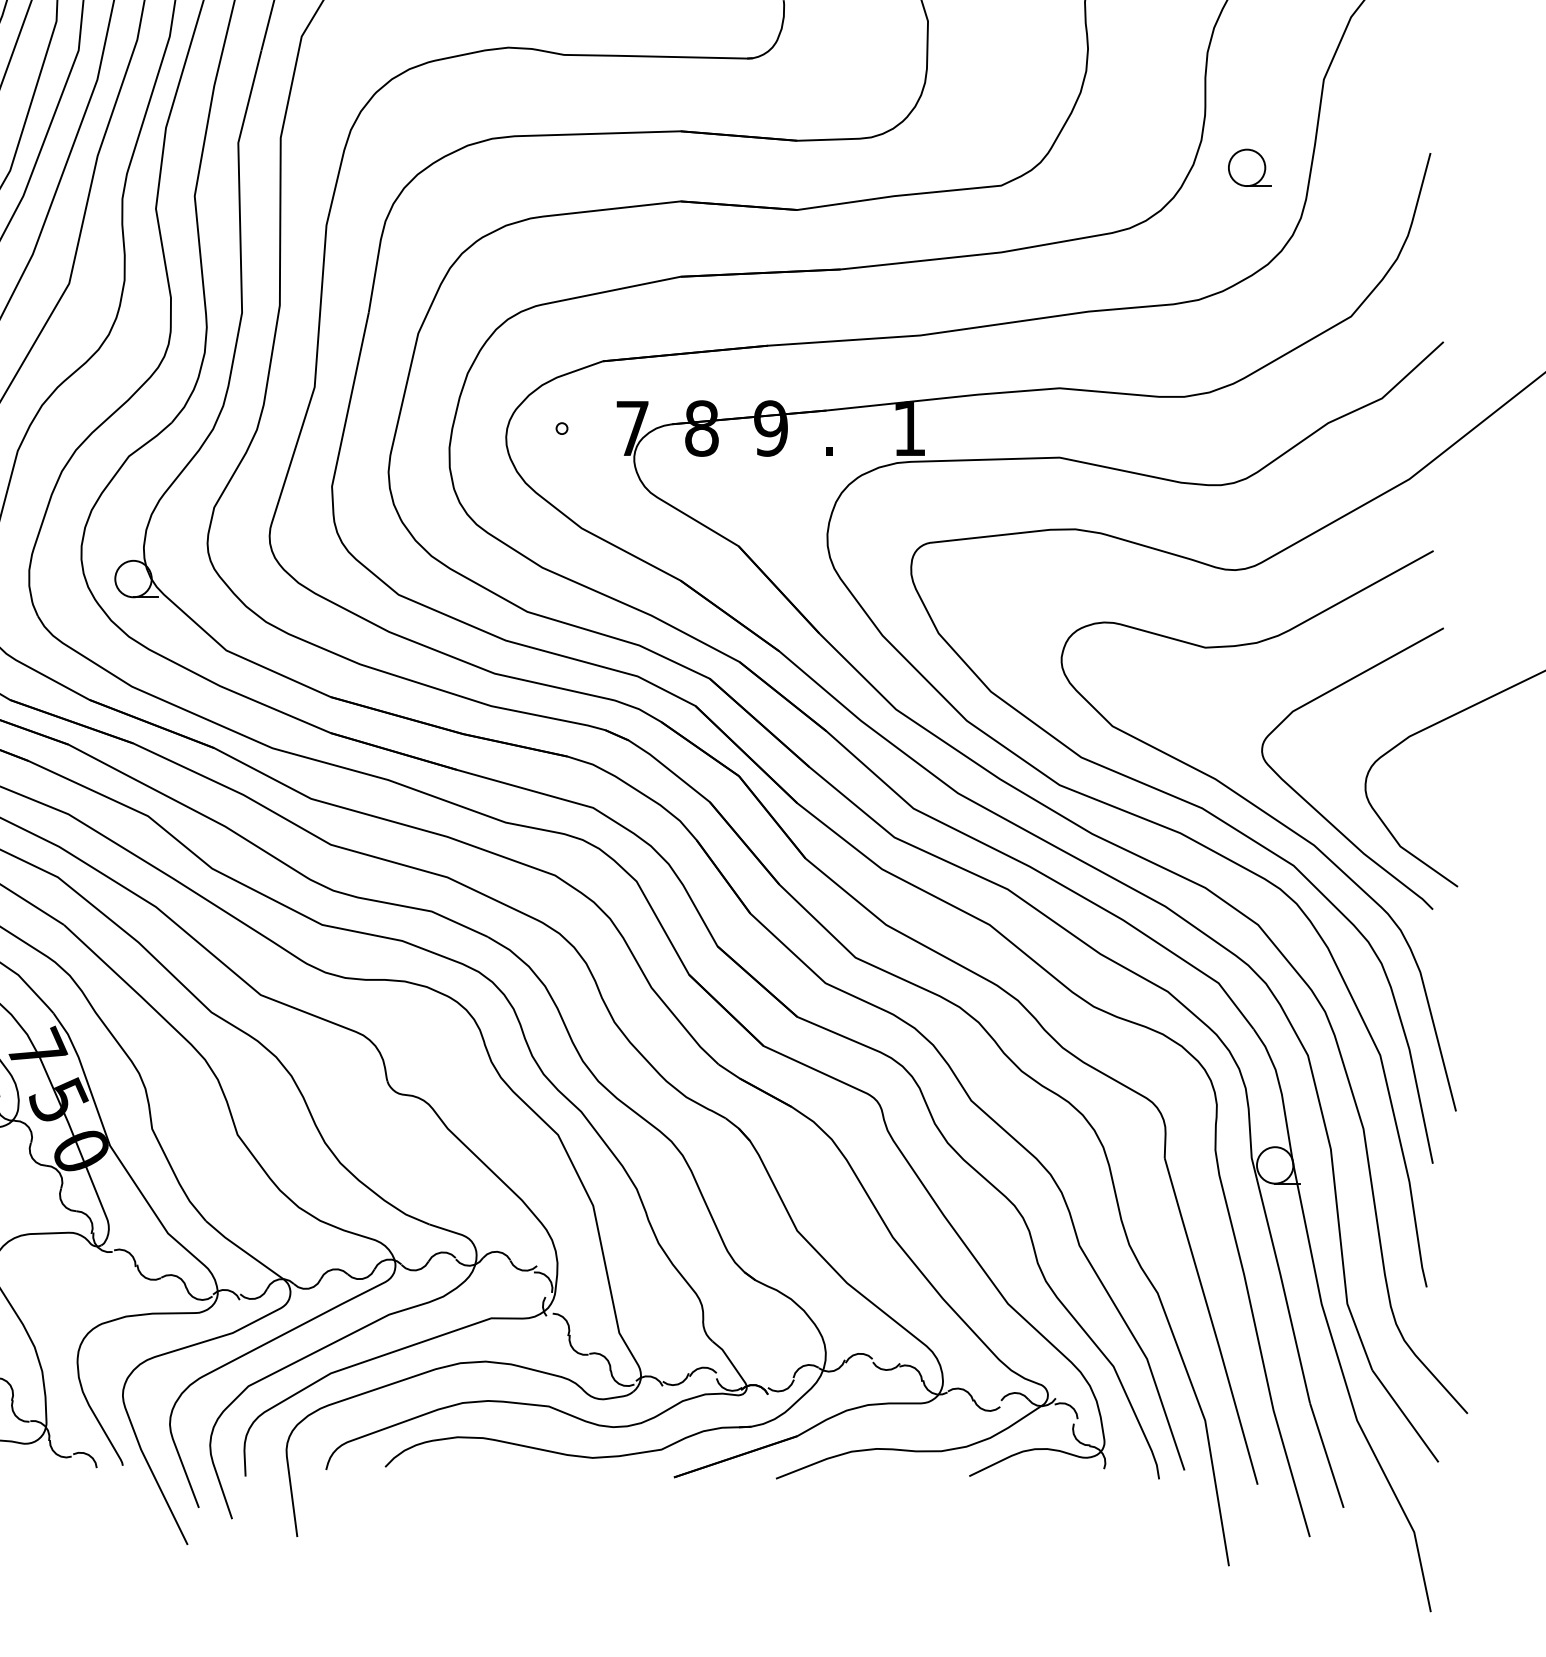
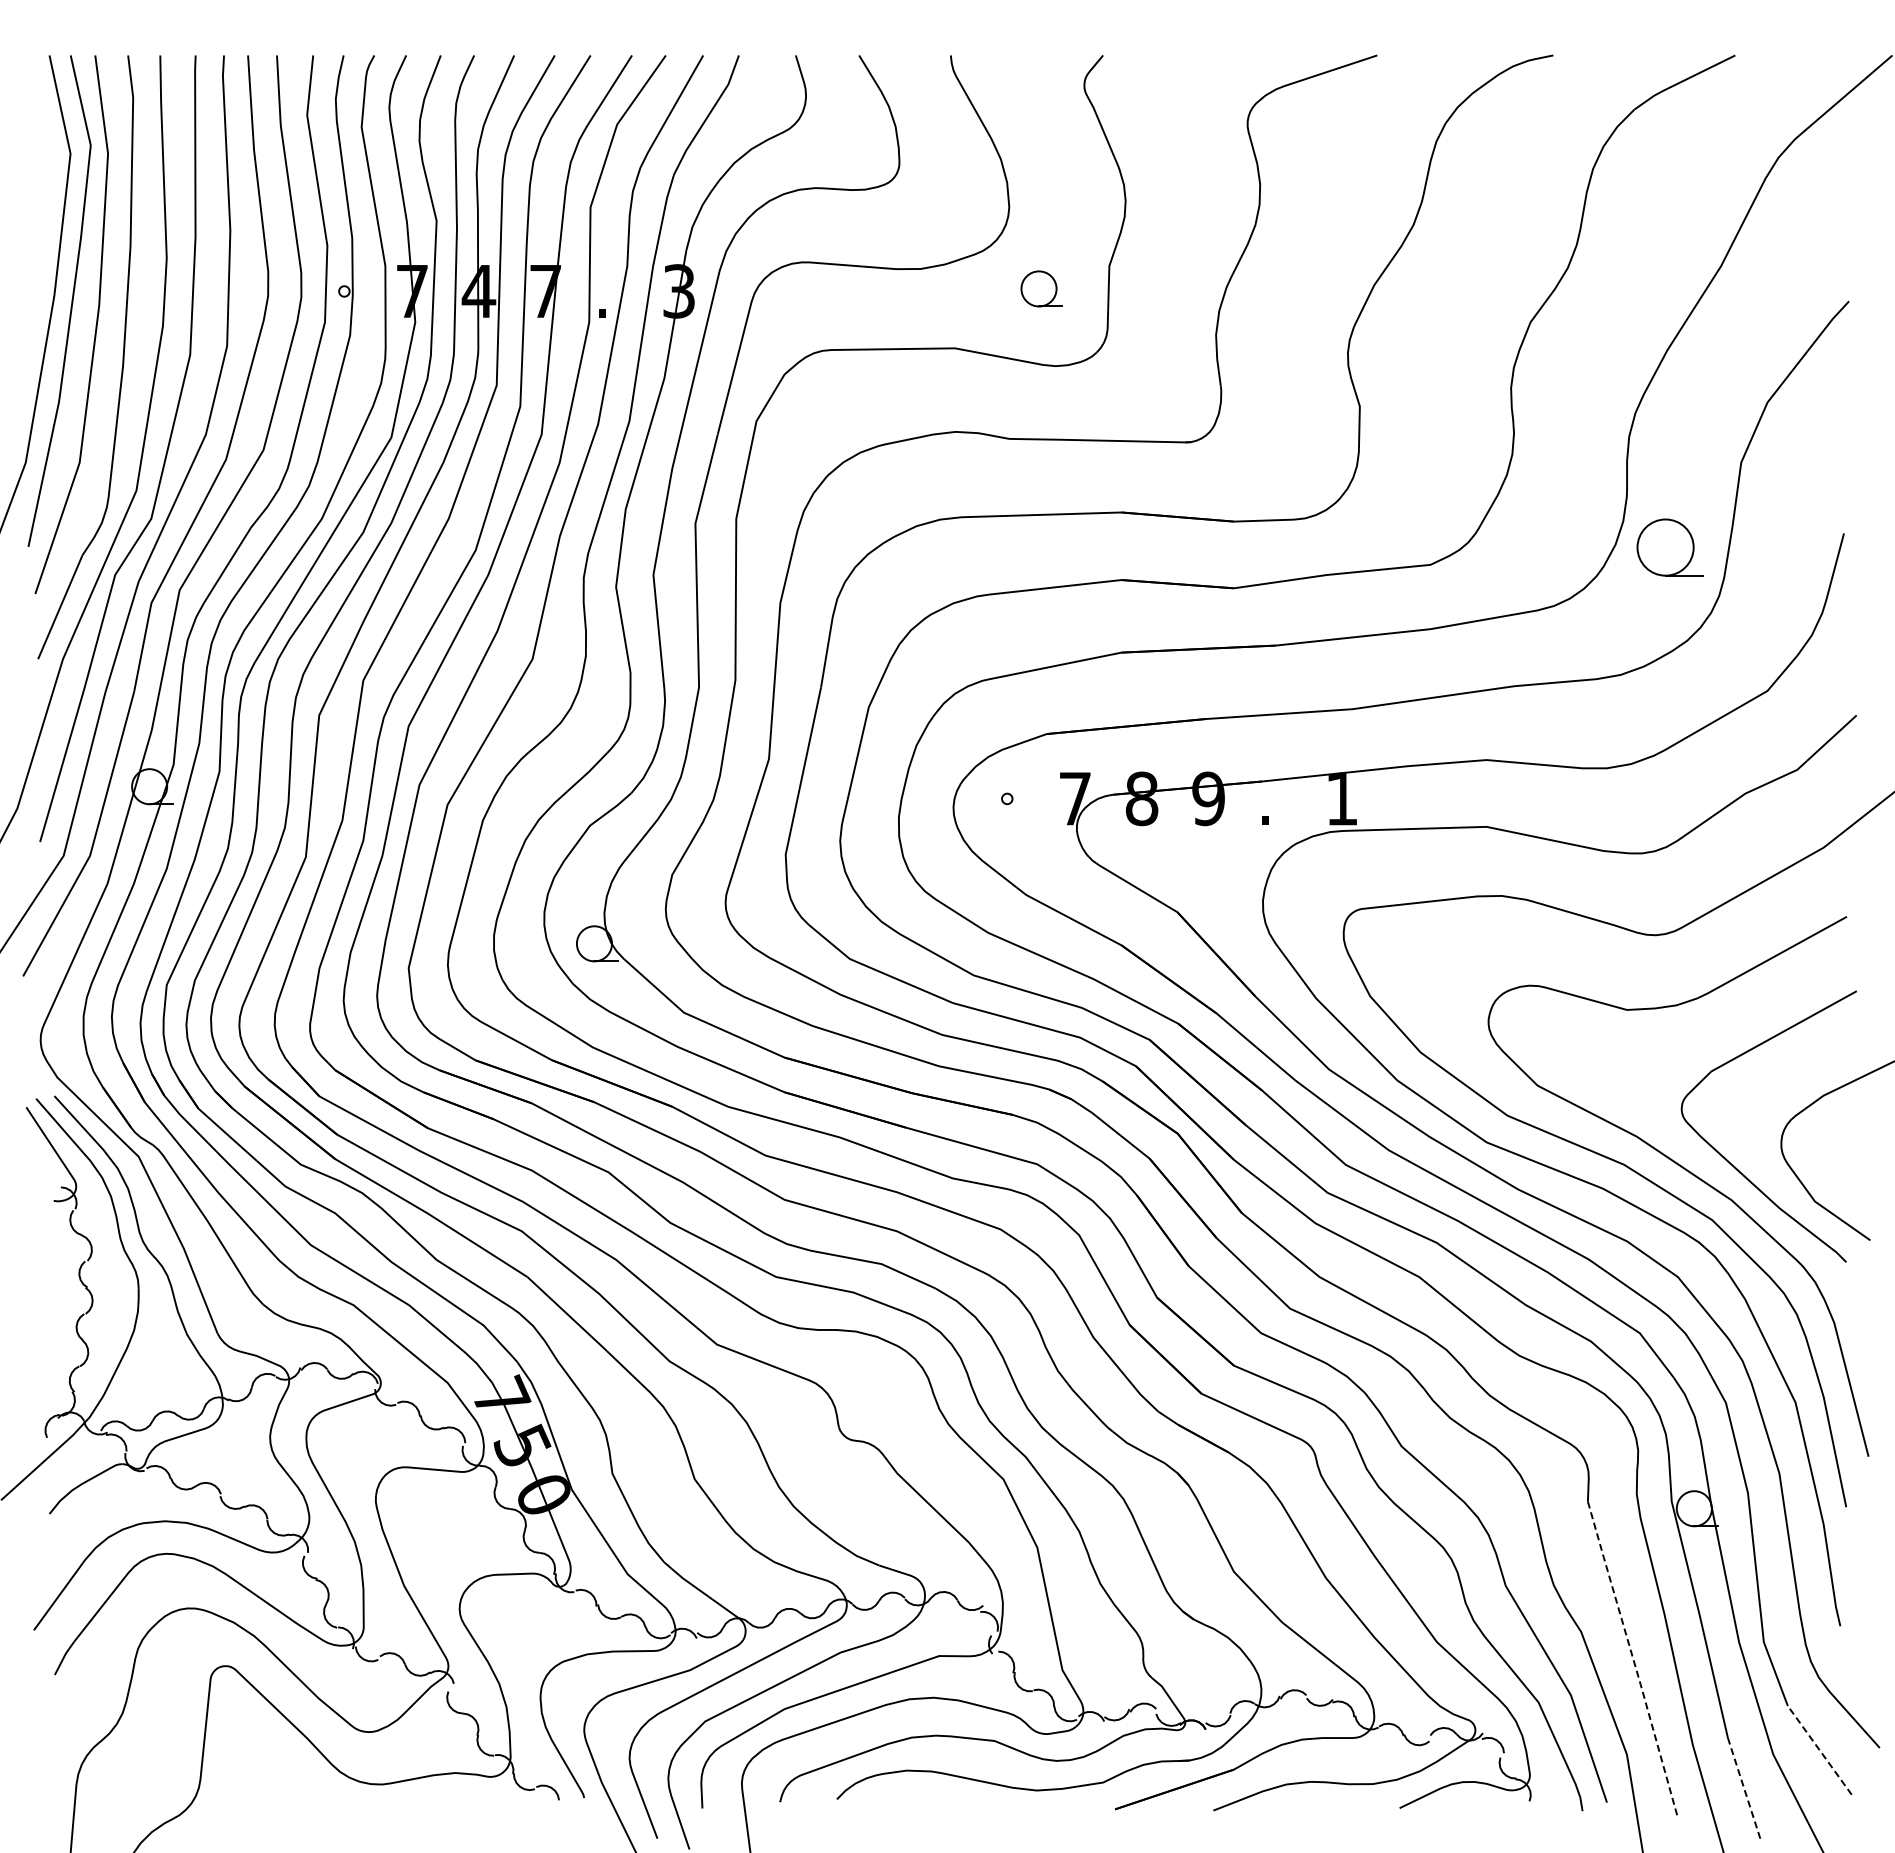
part: (1249, 167) -> (1669, 547), size x1.6
line: (1212, 1320) -> (1633, 1658), solid -> dashed
line: (1405, 1416) -> (1819, 1750), solid -> dashed
line: (1327, 1455) -> (1744, 1788), solid -> dashed

